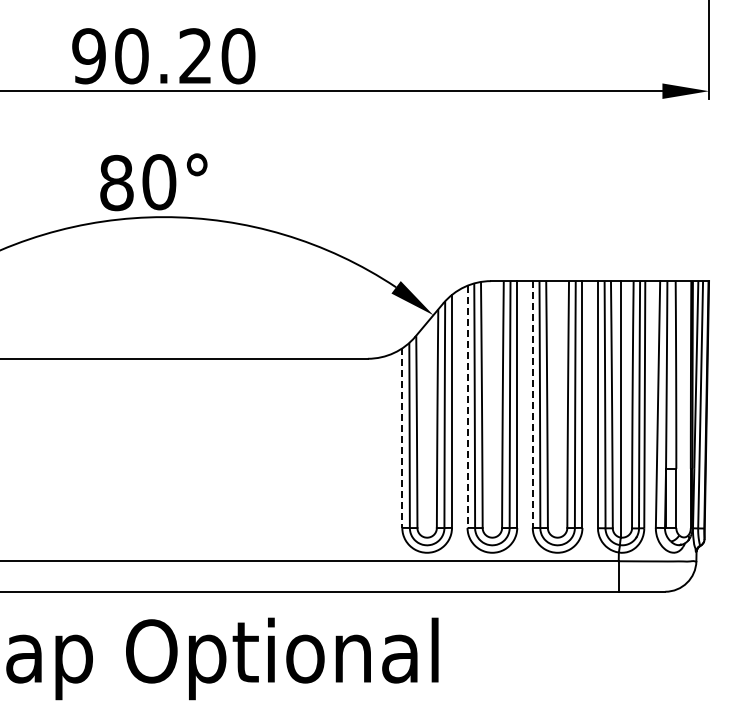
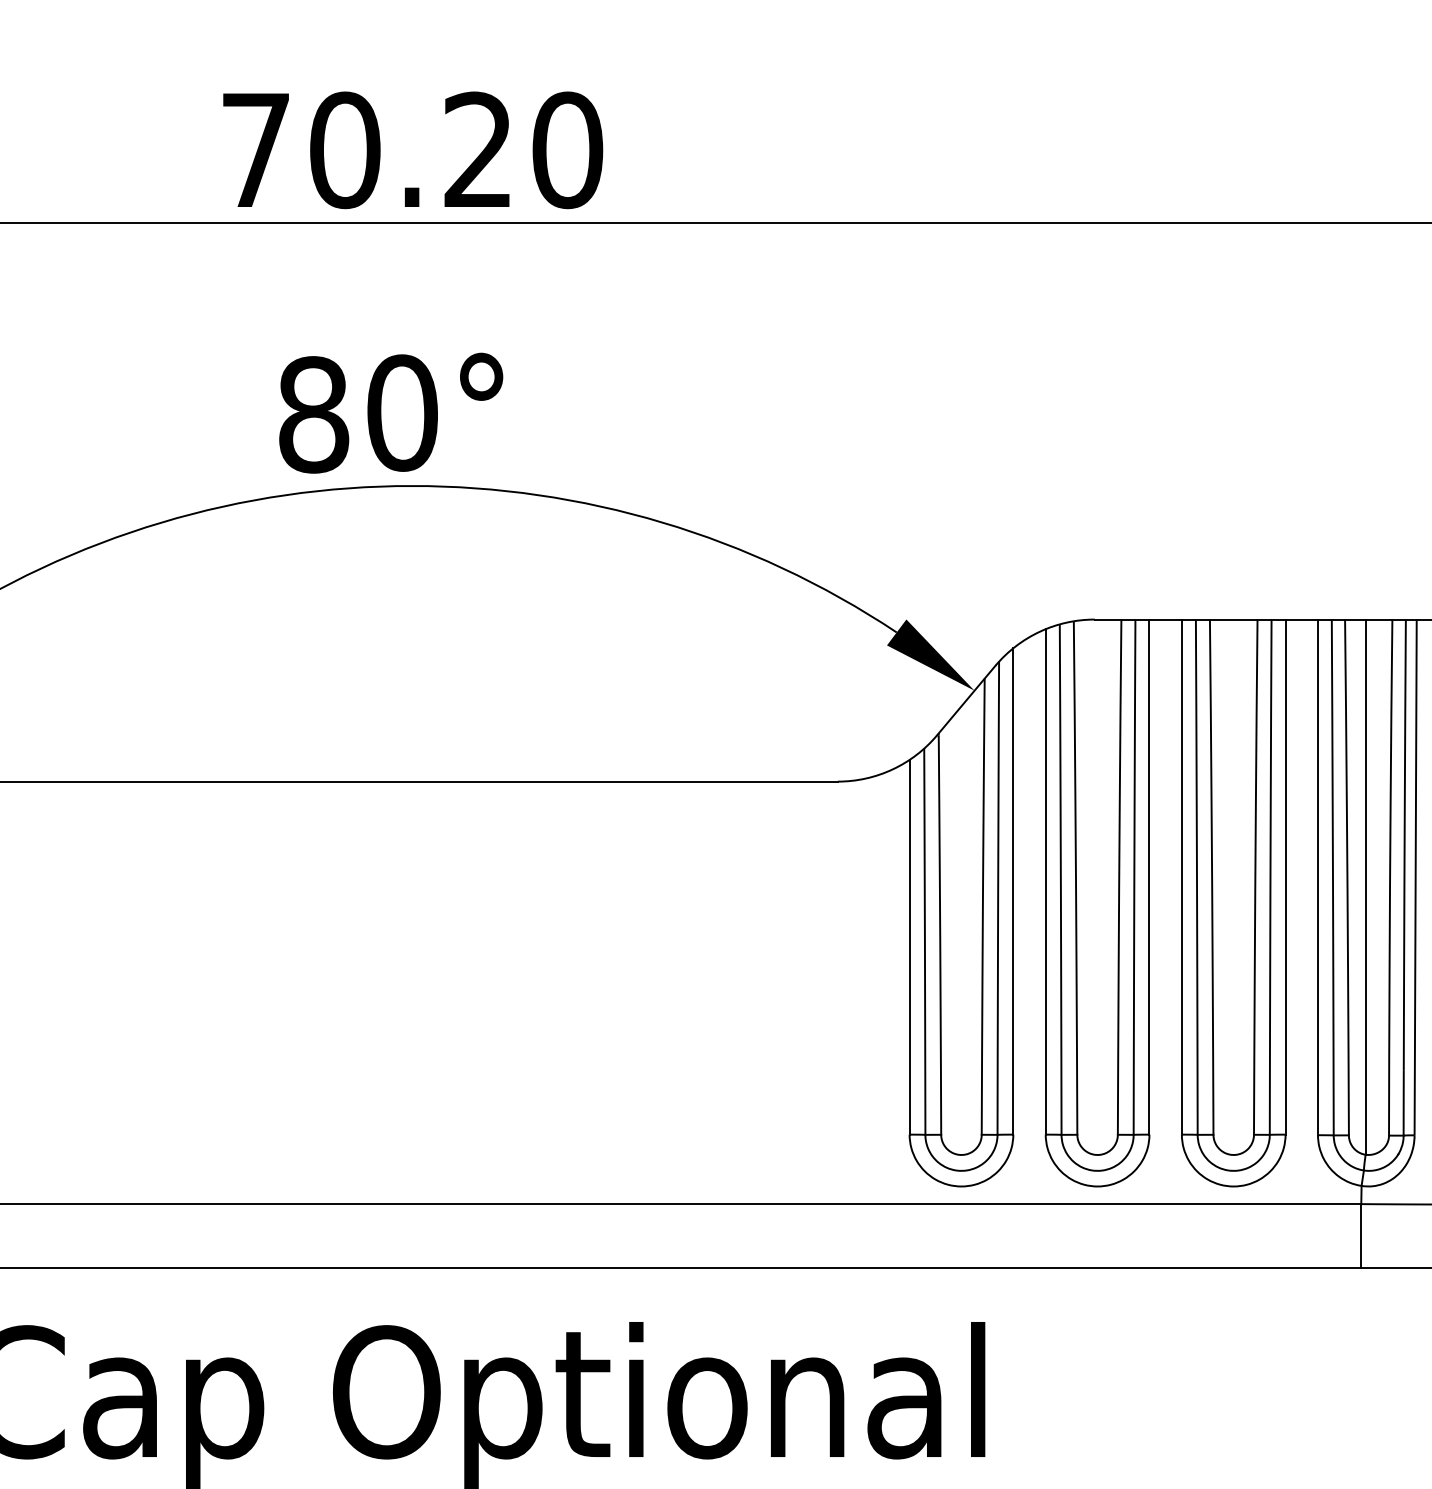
text: (88, 56) -> (254, 150), 90.20 -> 70.20
line: (532, 405) -> (1181, 879), dashed -> solid
line: (467, 407) -> (1045, 883), dashed -> solid
line: (402, 438) -> (910, 947), dashed -> solid

